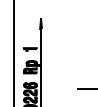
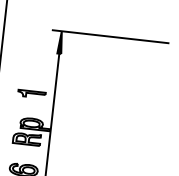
line: (63, 18) -> (109, 36), added

